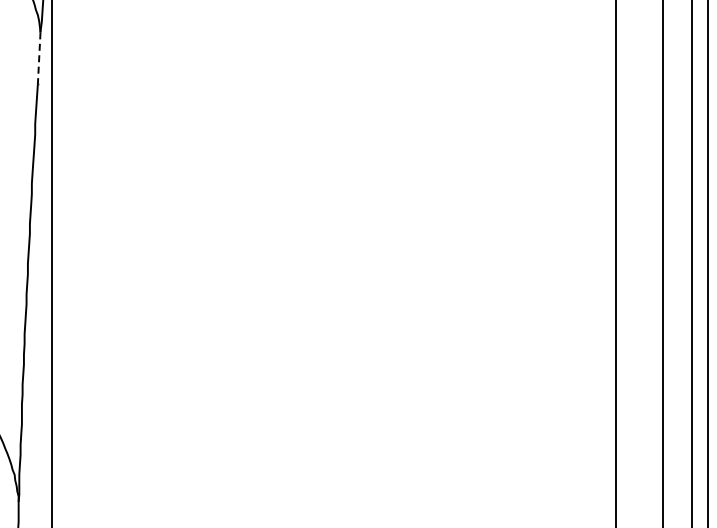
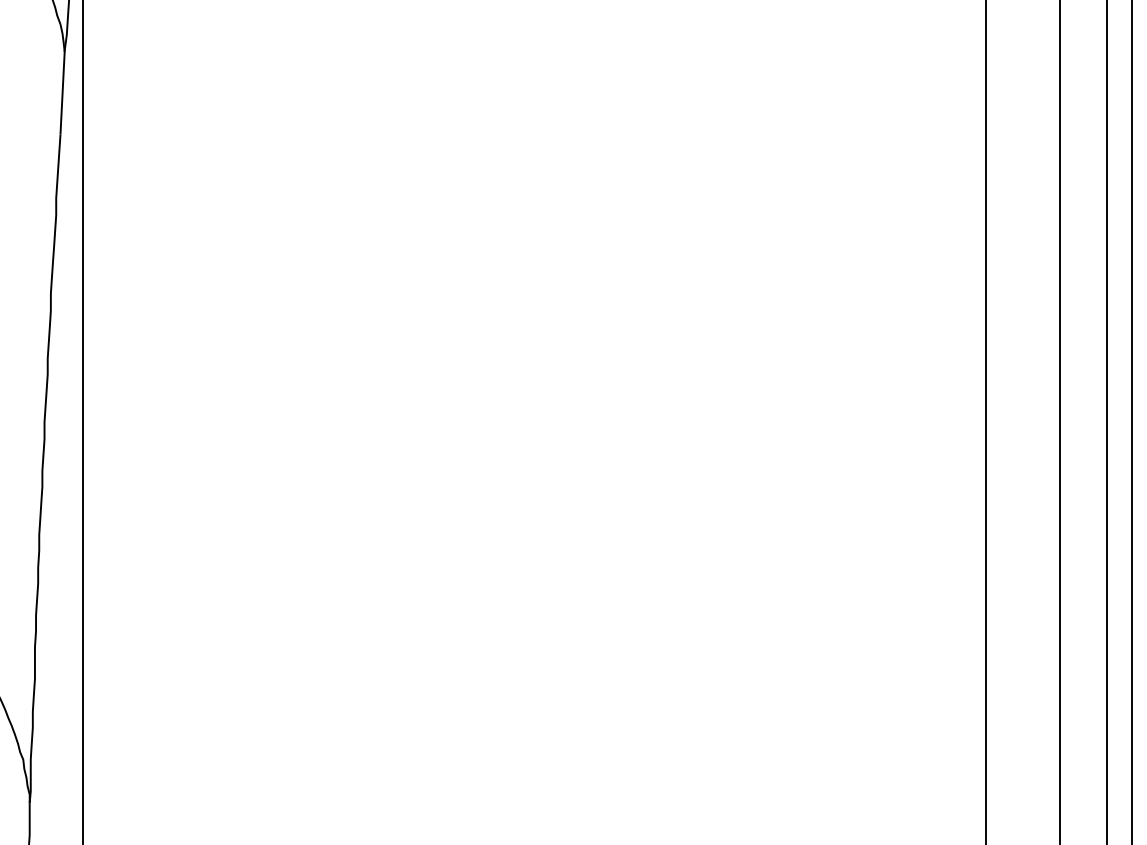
line: (39, 59) -> (63, 95), dashed -> solid

